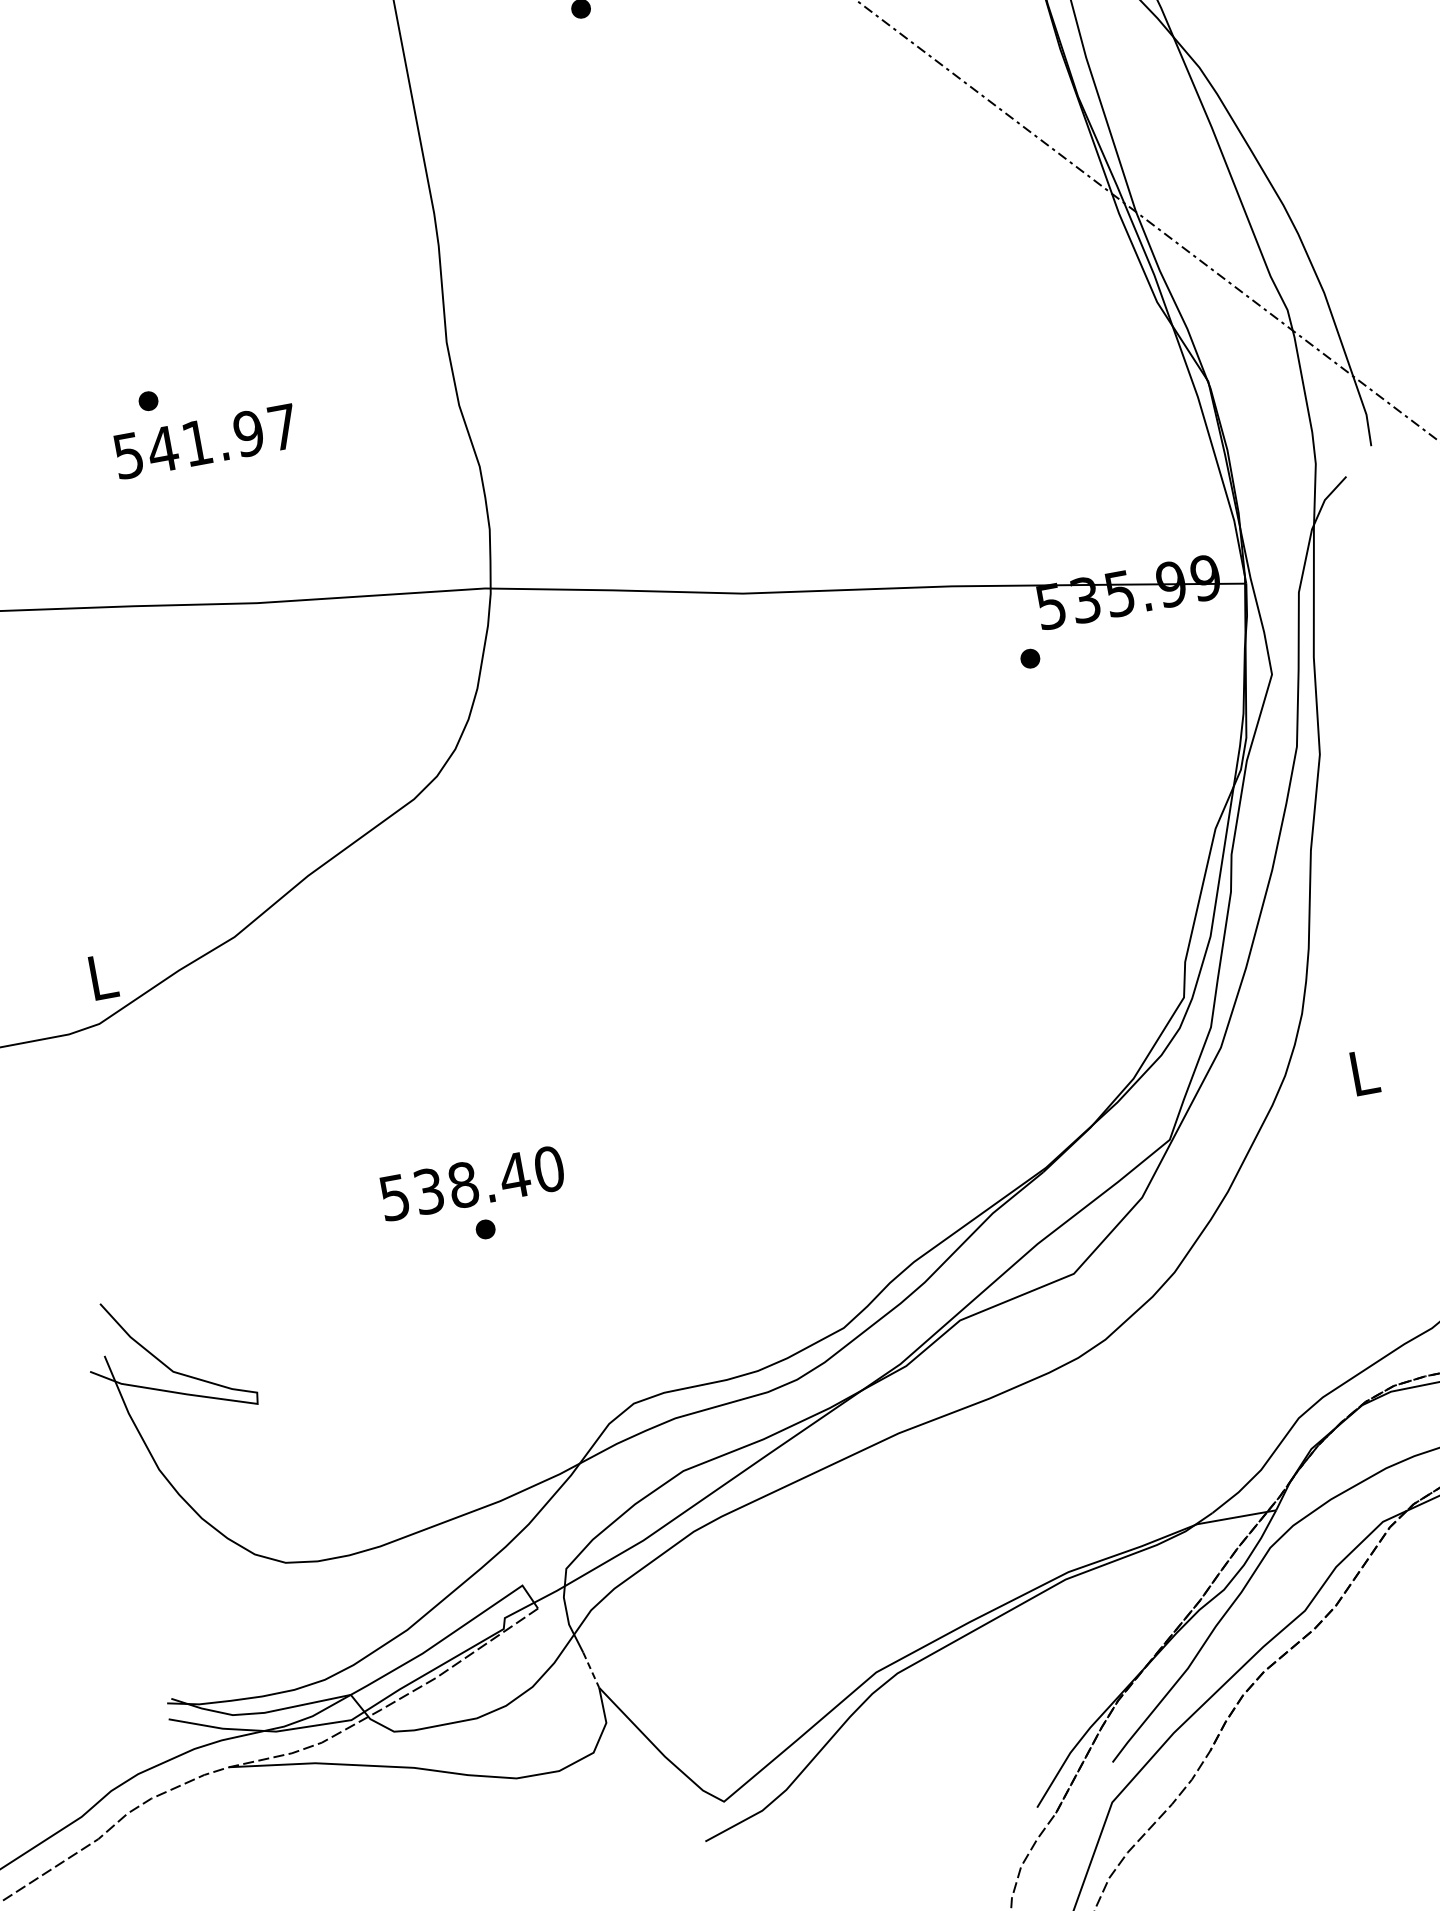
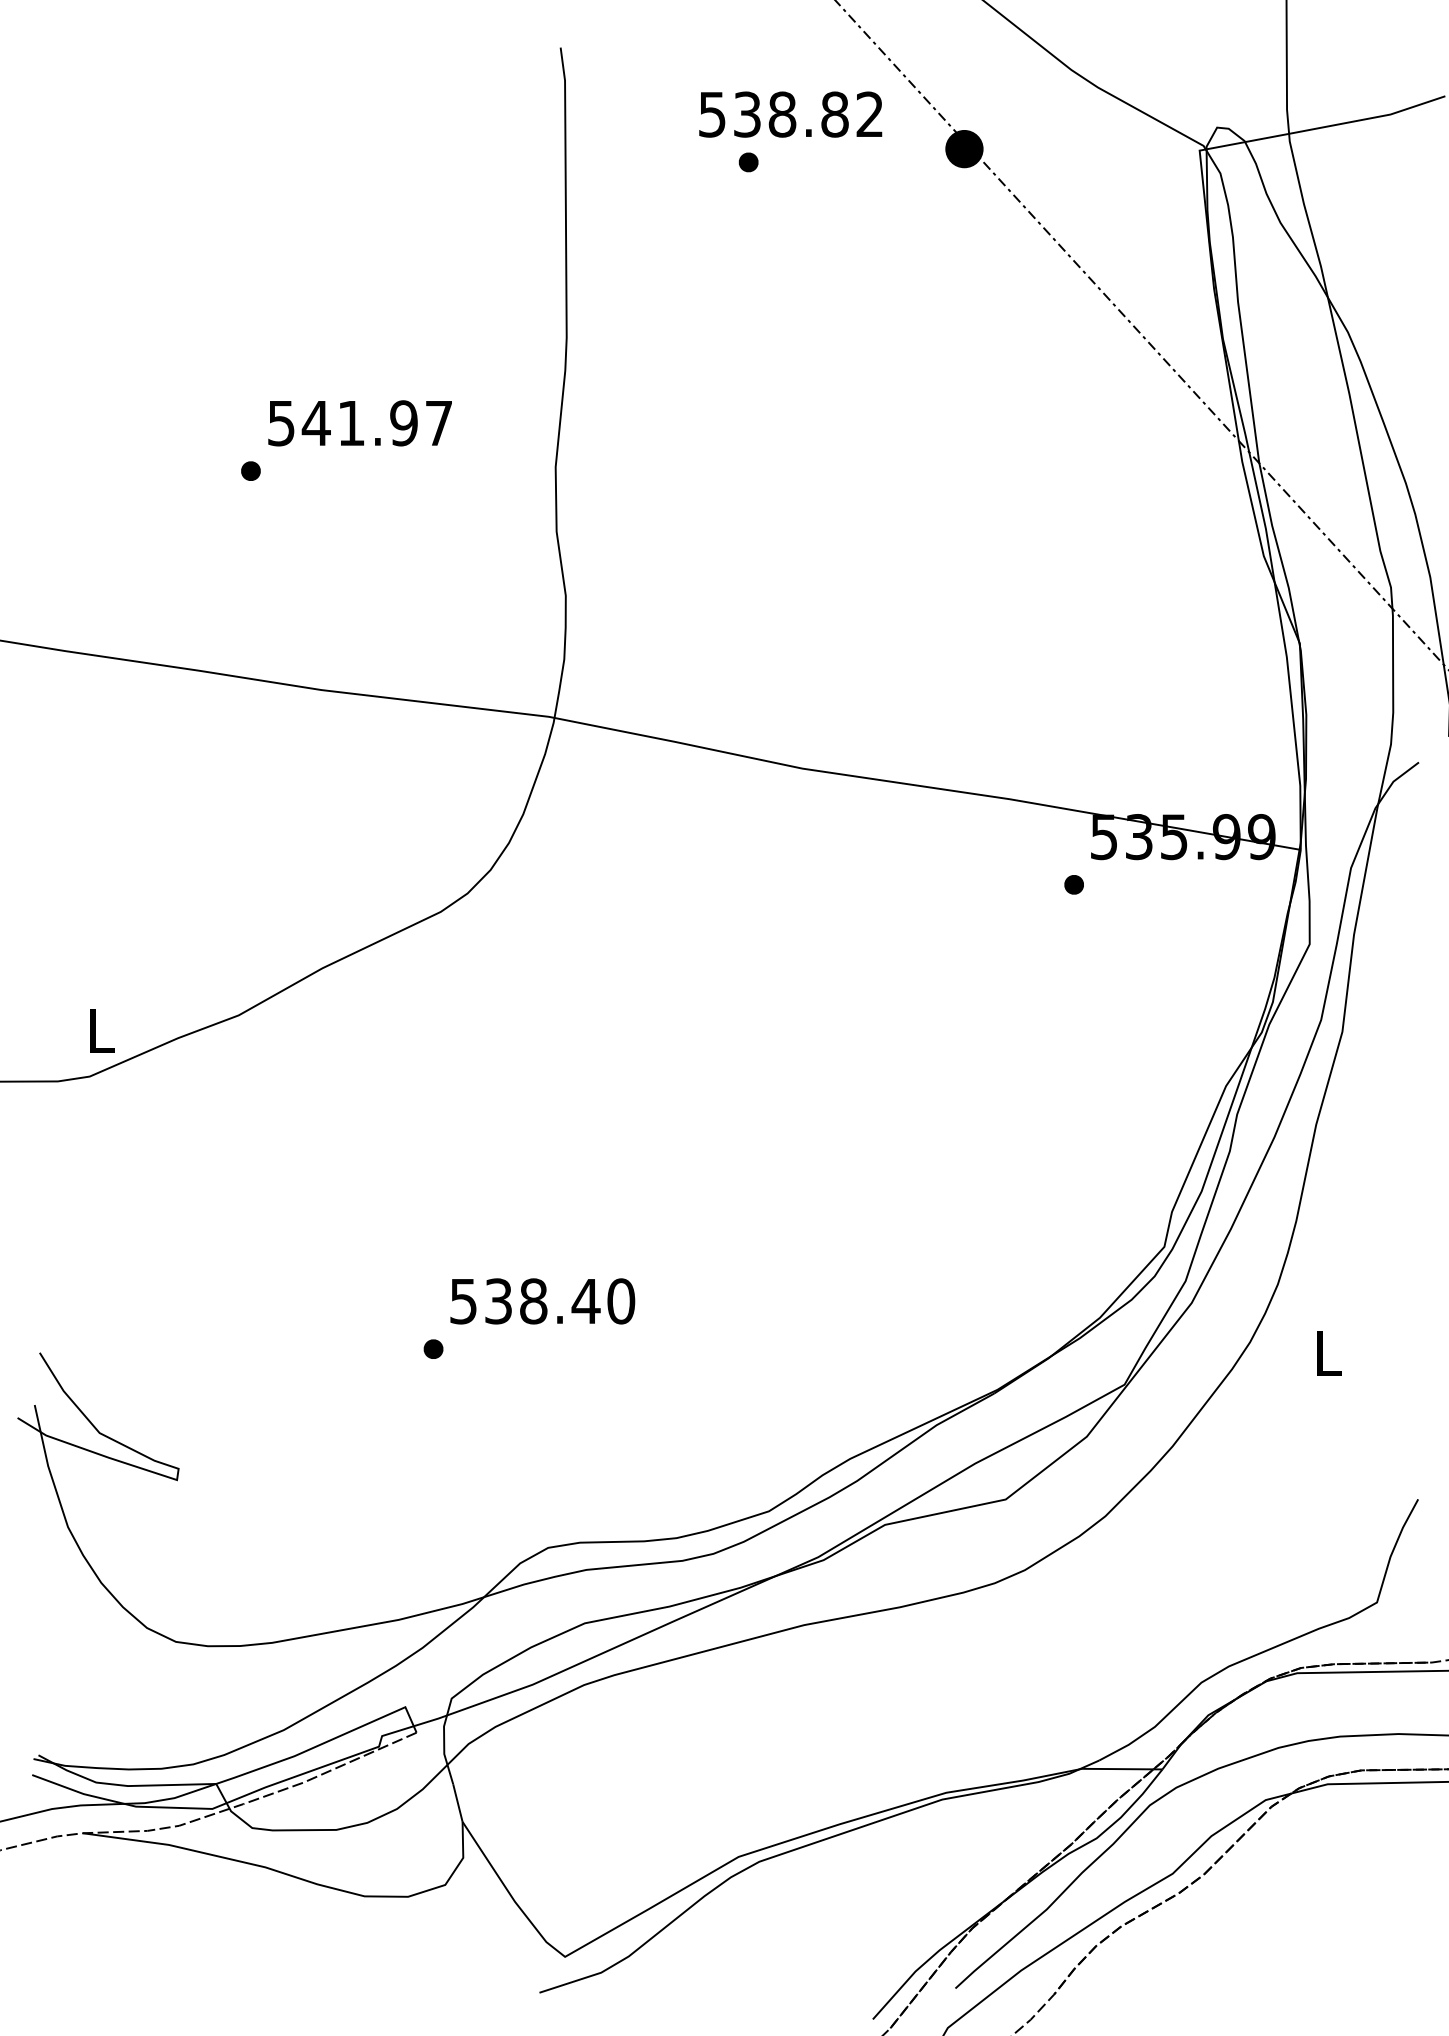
text: (205, 441) -> (359, 423), moved
text: (472, 1183) -> (542, 1301), moved
line: (591, 1670) -> (458, 1803), dashed -> solid

